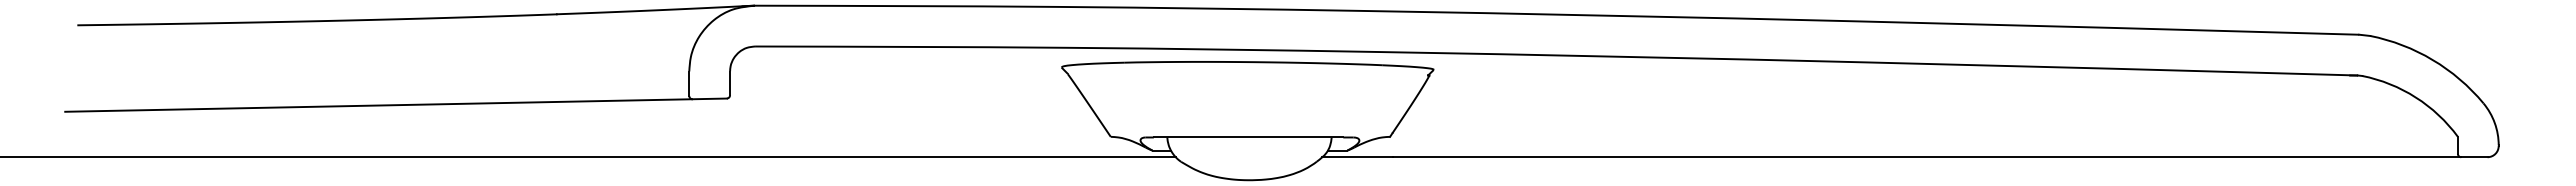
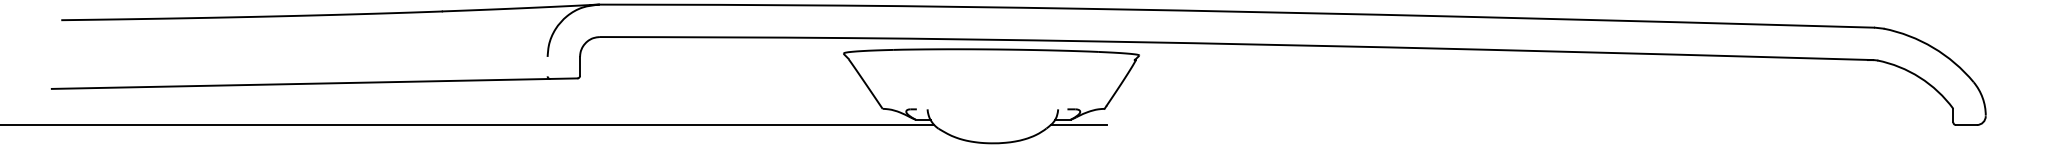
line: (689, 83) -> (547, 66), removed
line: (1248, 137) -> (992, 109), removed
line: (1926, 157) -> (1530, 125), removed

